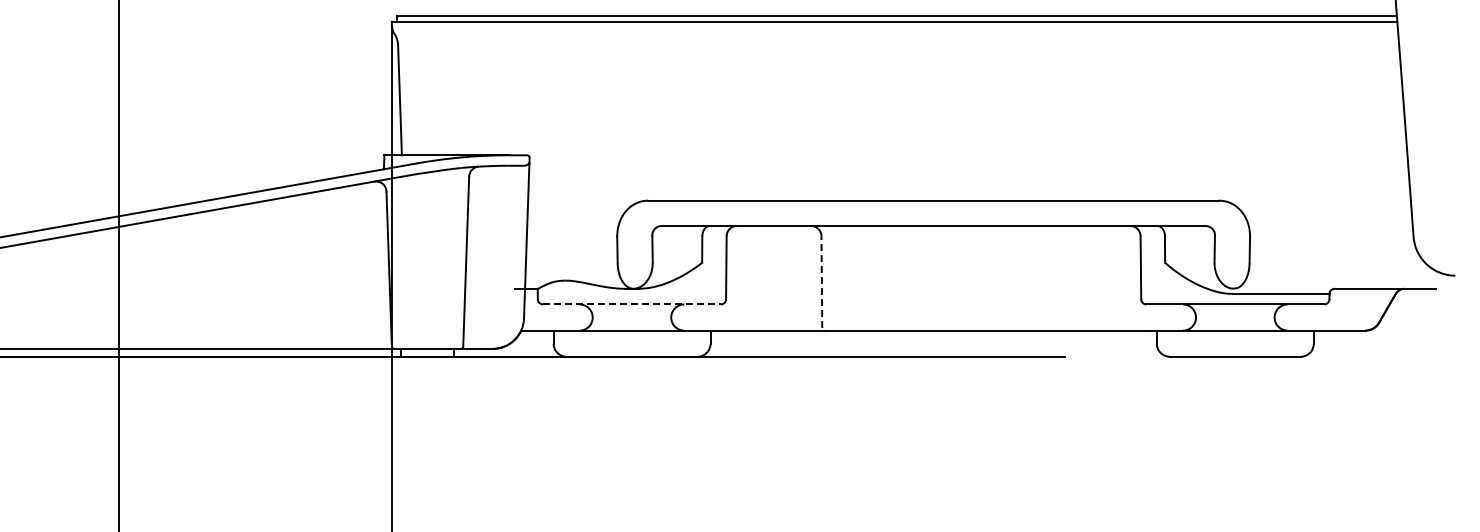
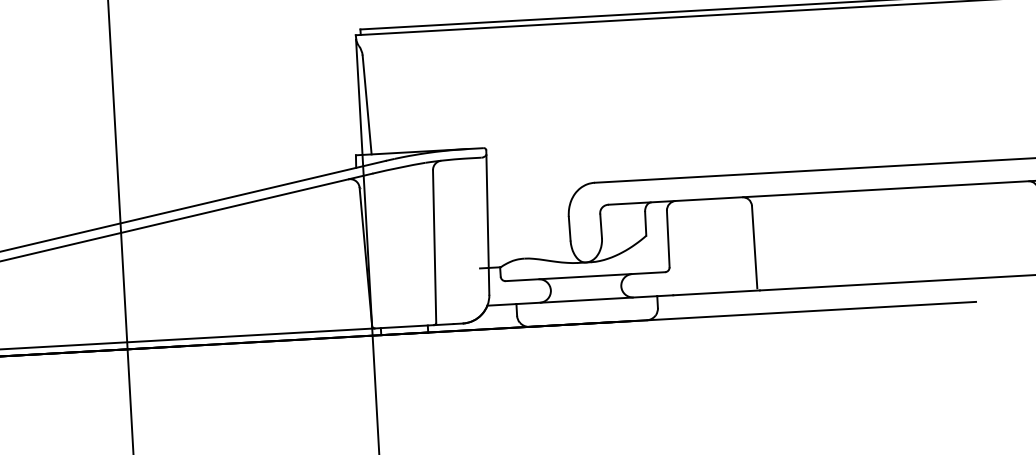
line: (821, 282) -> (754, 247), dashed -> solid
line: (631, 304) -> (585, 276), dashed -> solid

